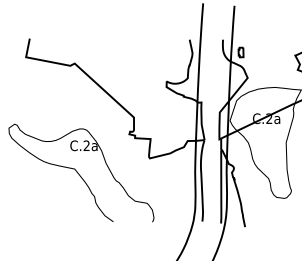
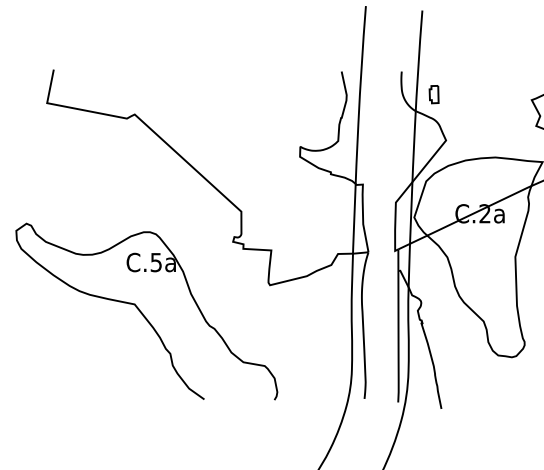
text: (86, 145) -> (155, 262), C.2a -> C.5a

